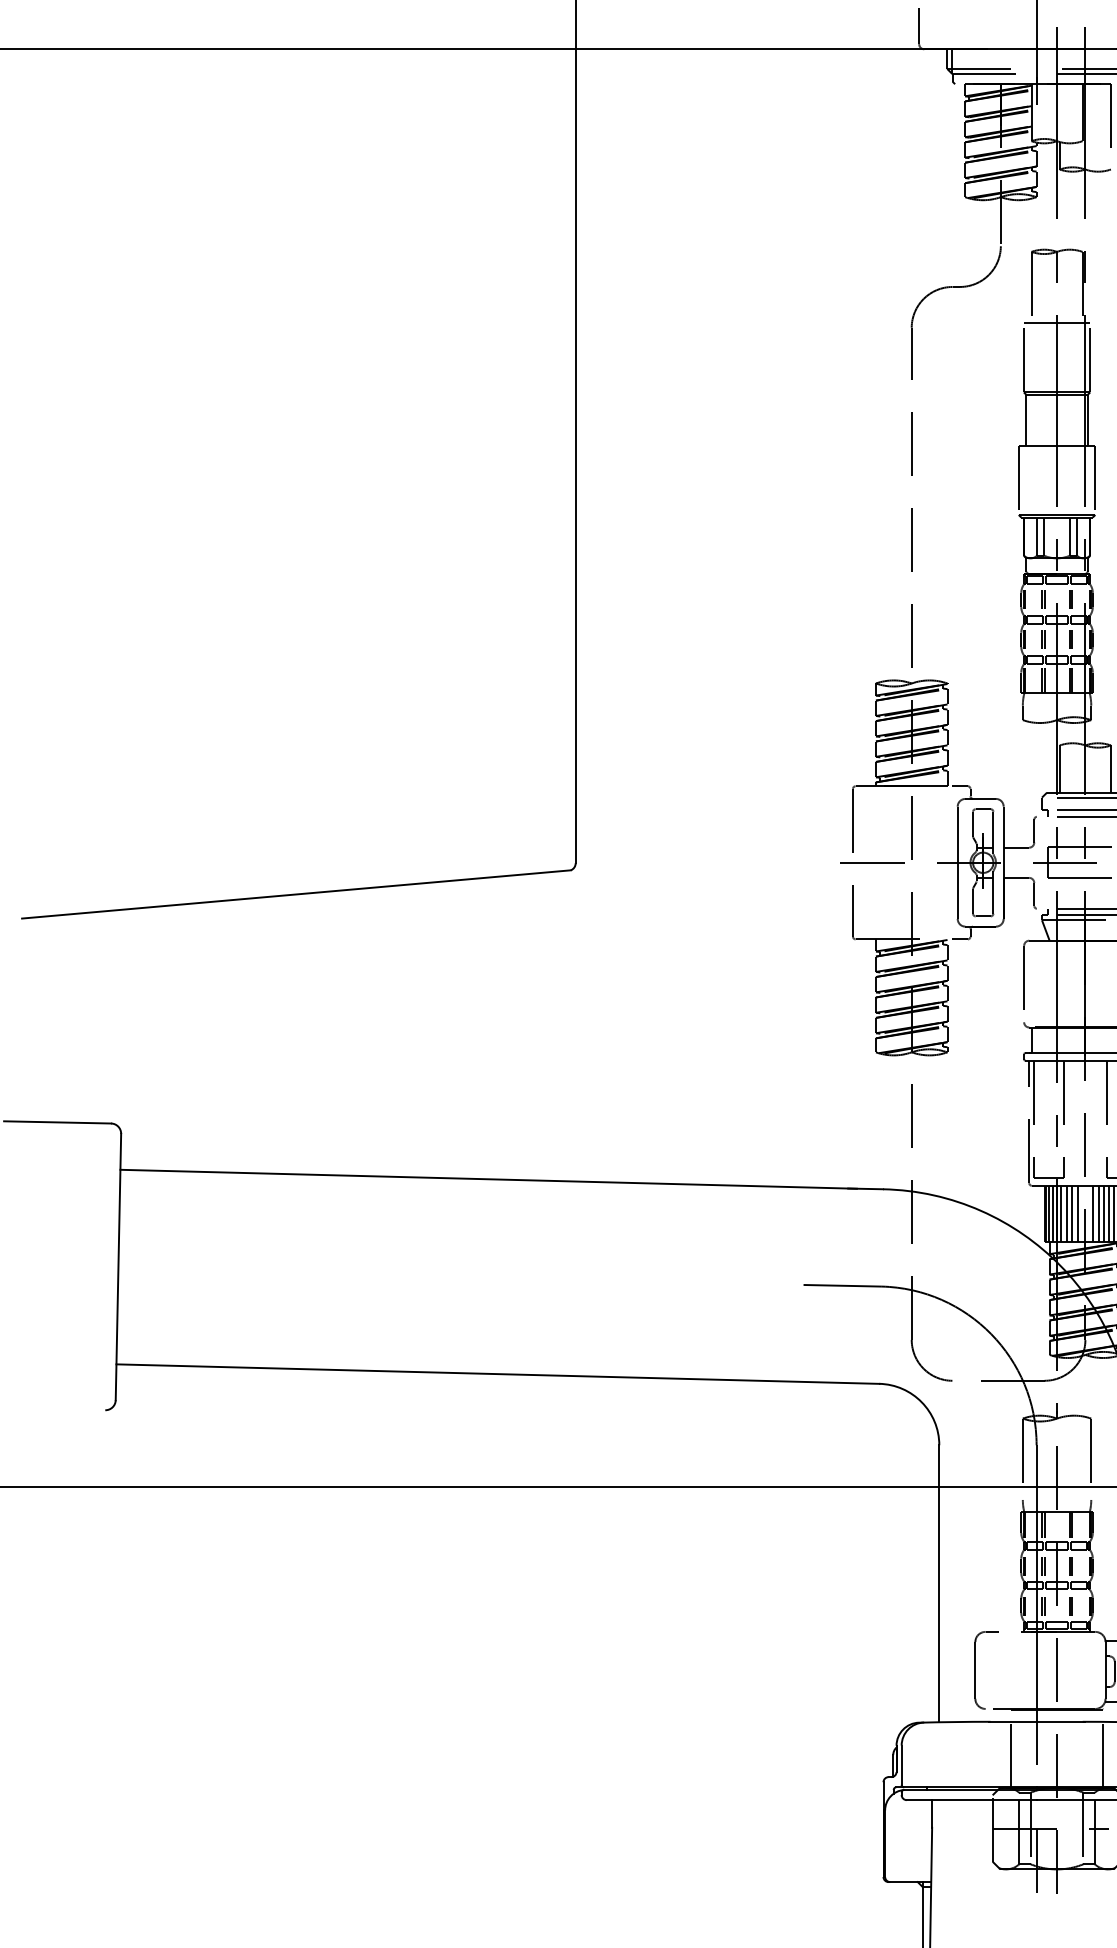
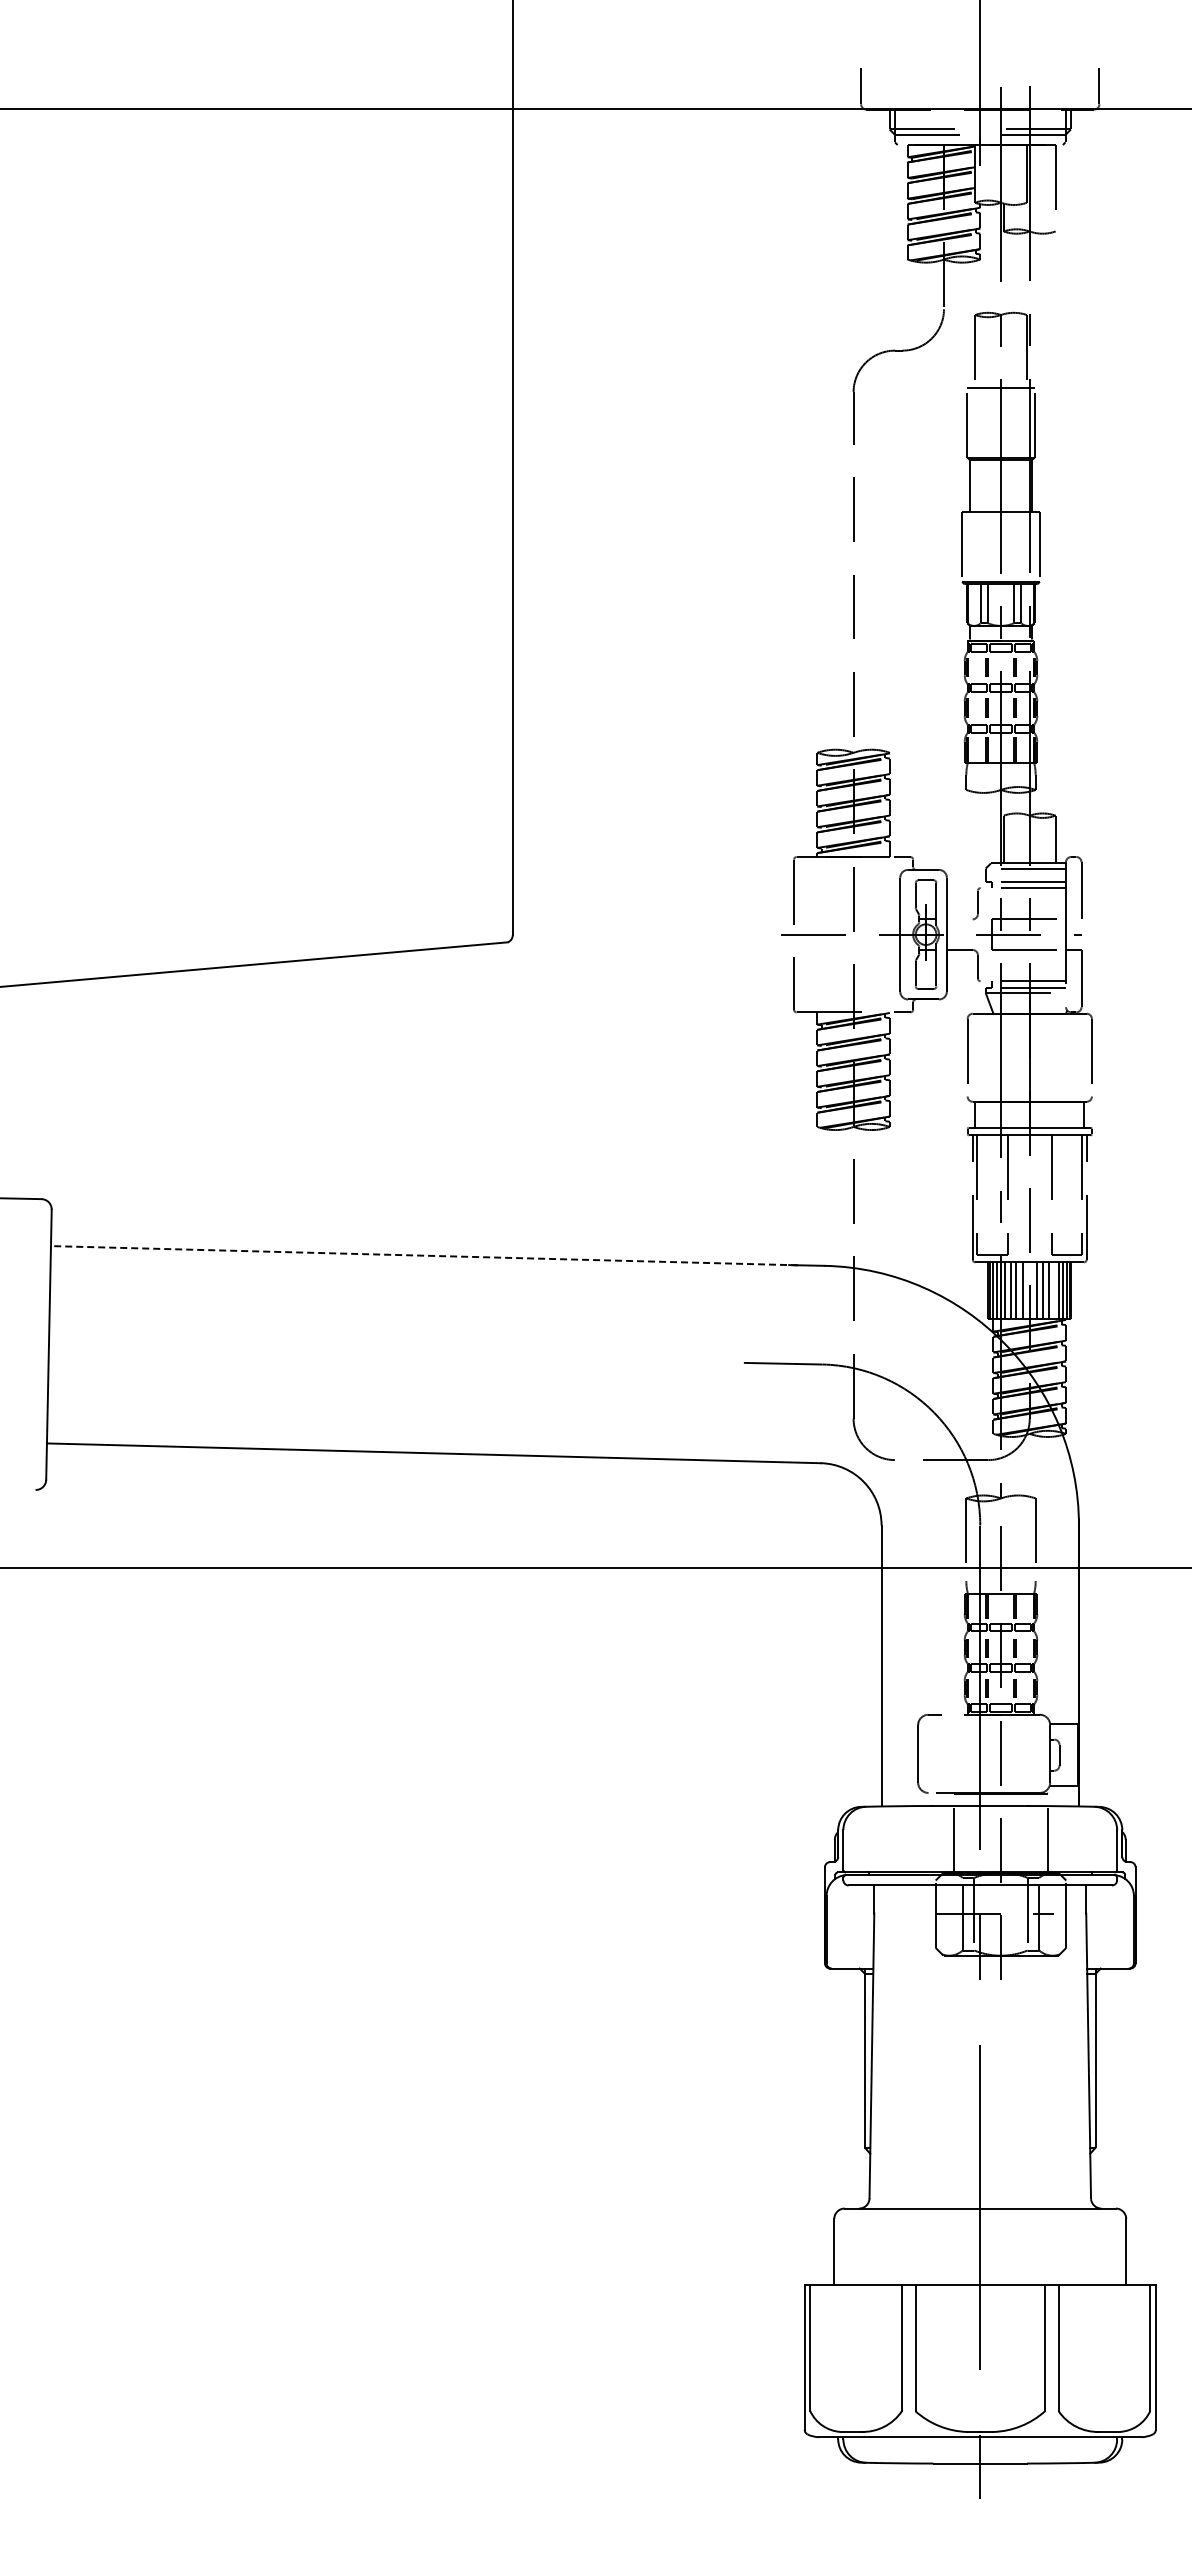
line: (1016, 847) -> (959, 919), removed
line: (488, 1179) -> (424, 1255), solid -> dashed
line: (1109, 1213) -> (1054, 1290), removed

